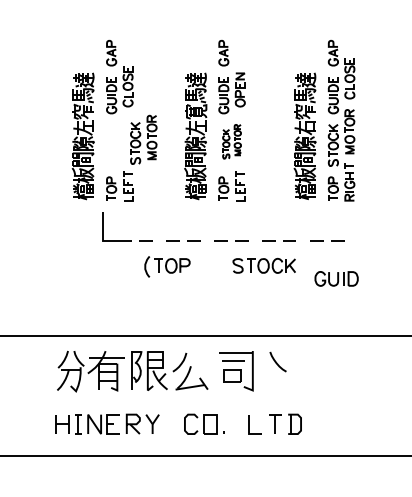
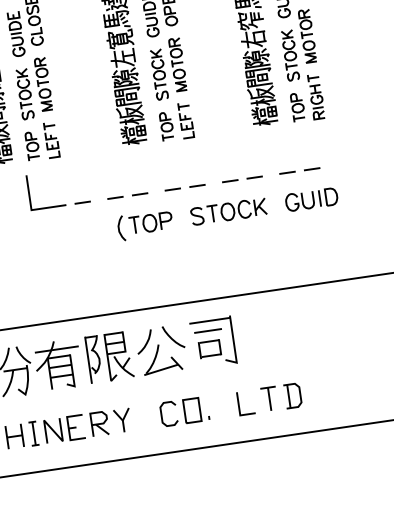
part: (143, 139) -> (33, 88), moved
part: (231, 141) -> (167, 68), size x1.43
part: (167, 266) -> (145, 224), moved
part: (336, 278) -> (311, 199), moved
curve: (276, 361) -> (171, 336), moved

